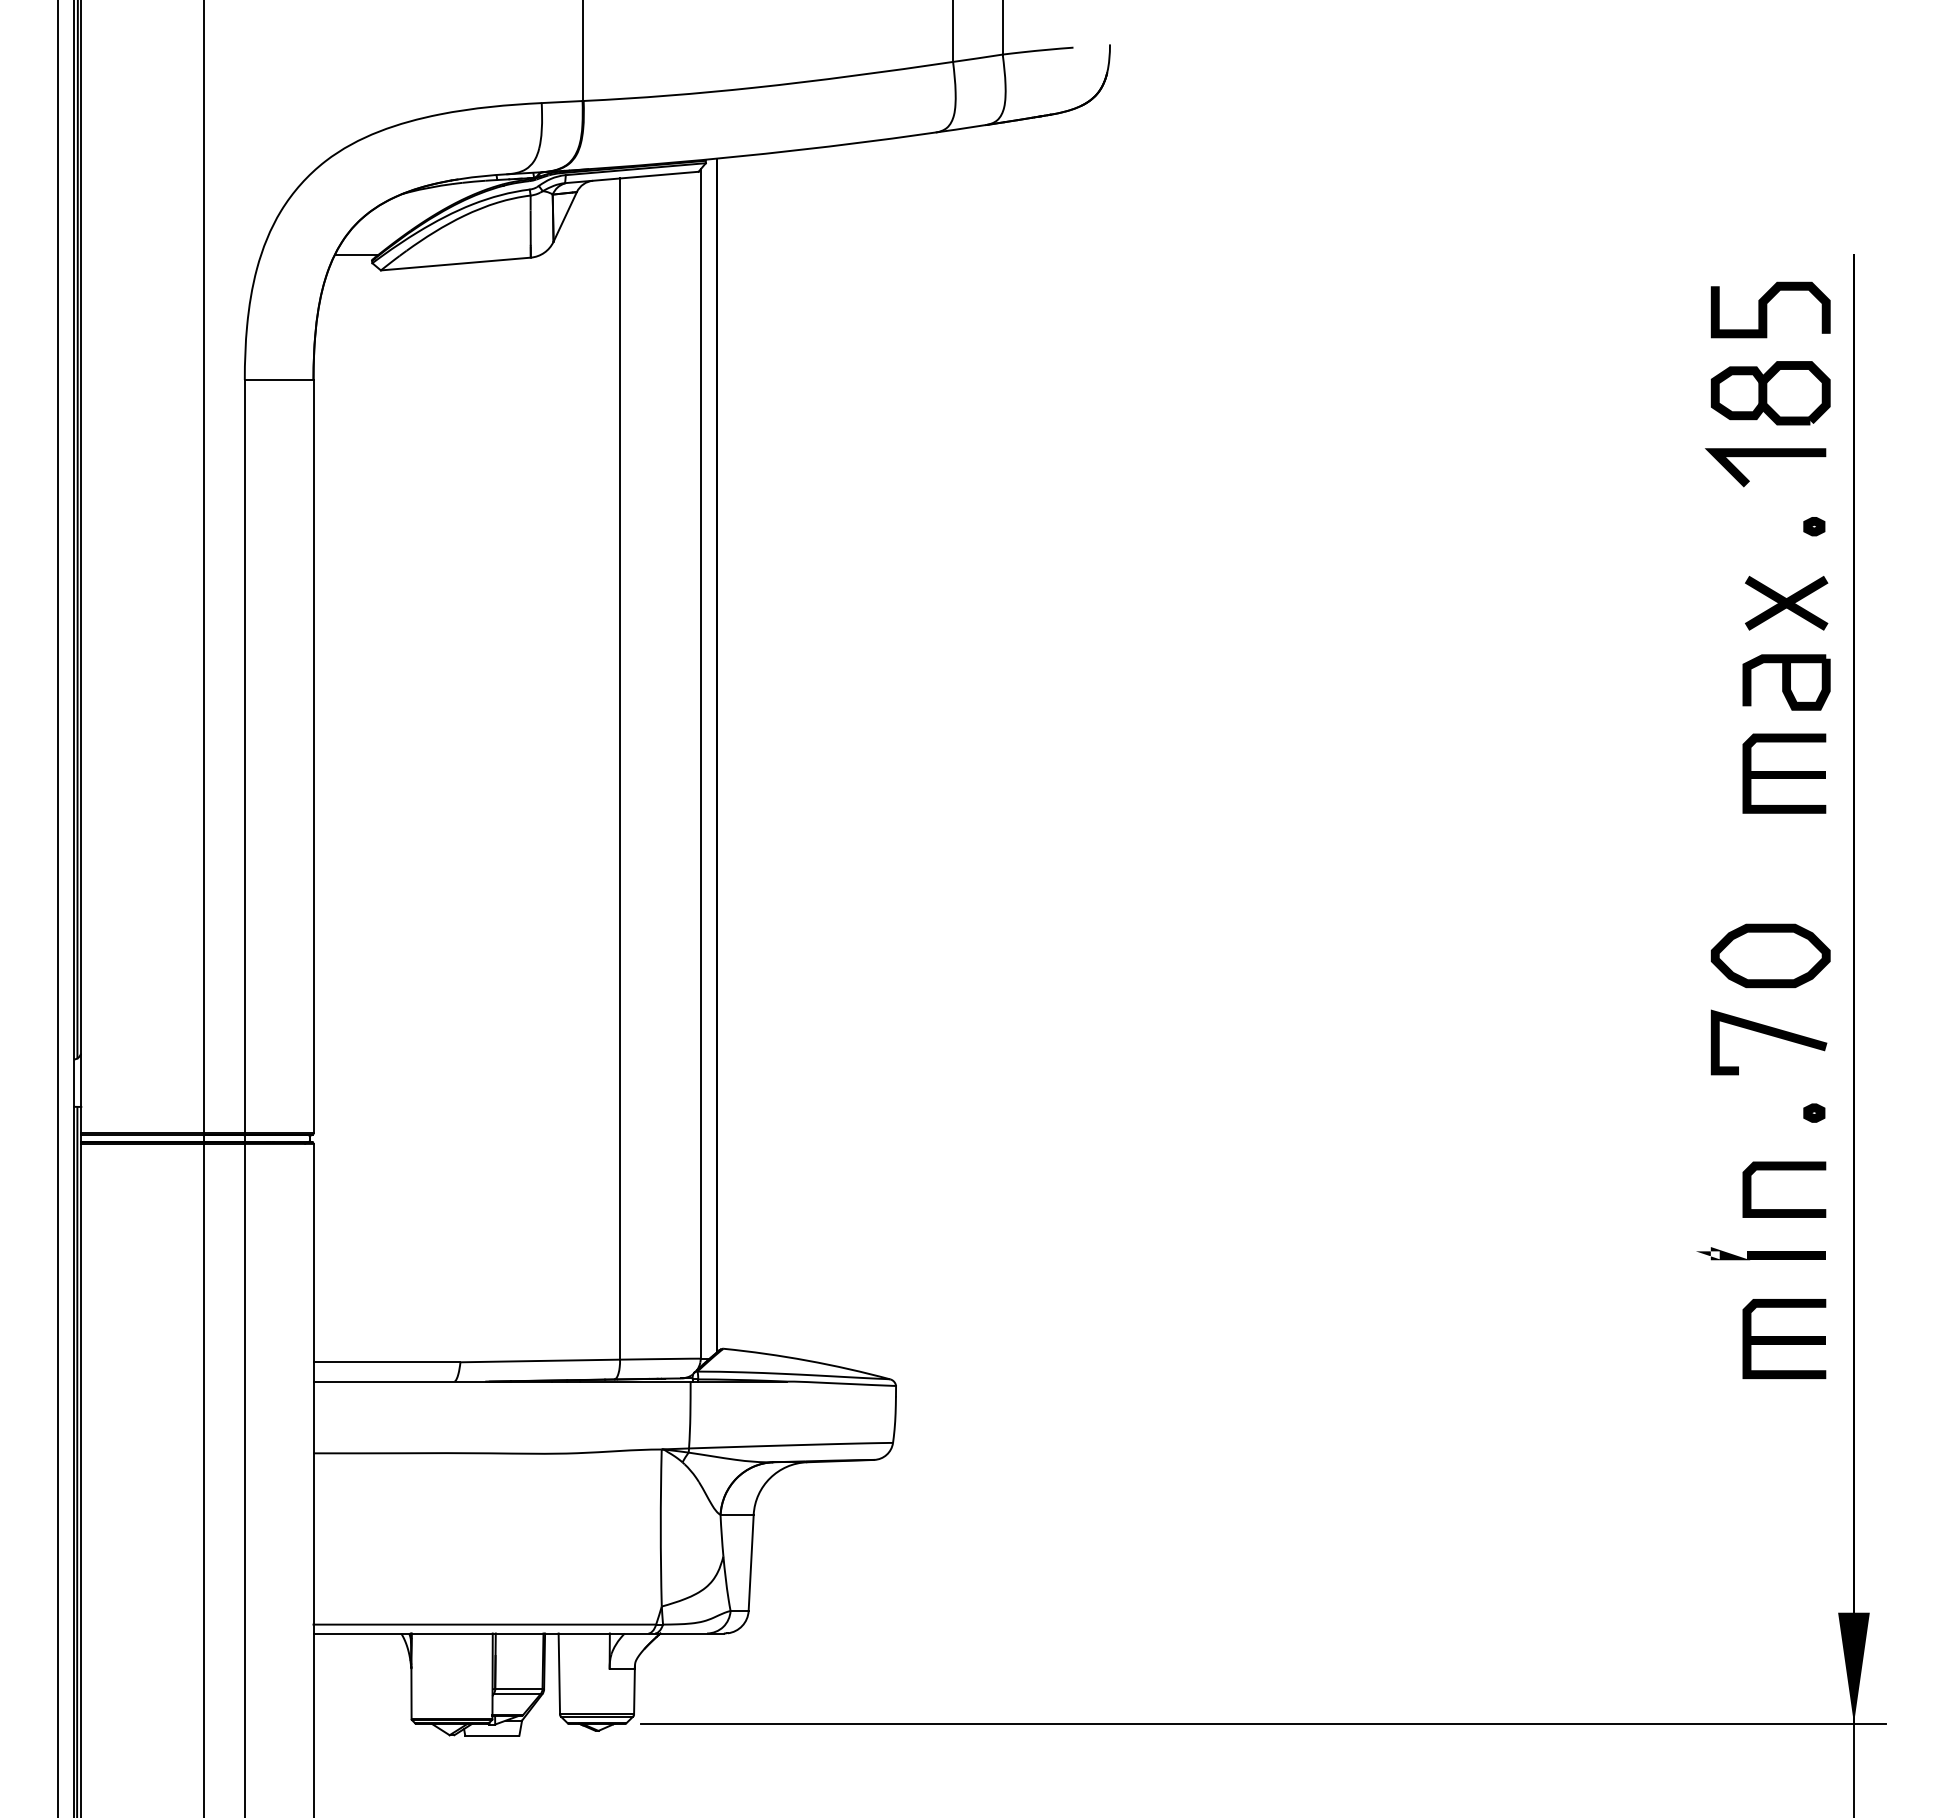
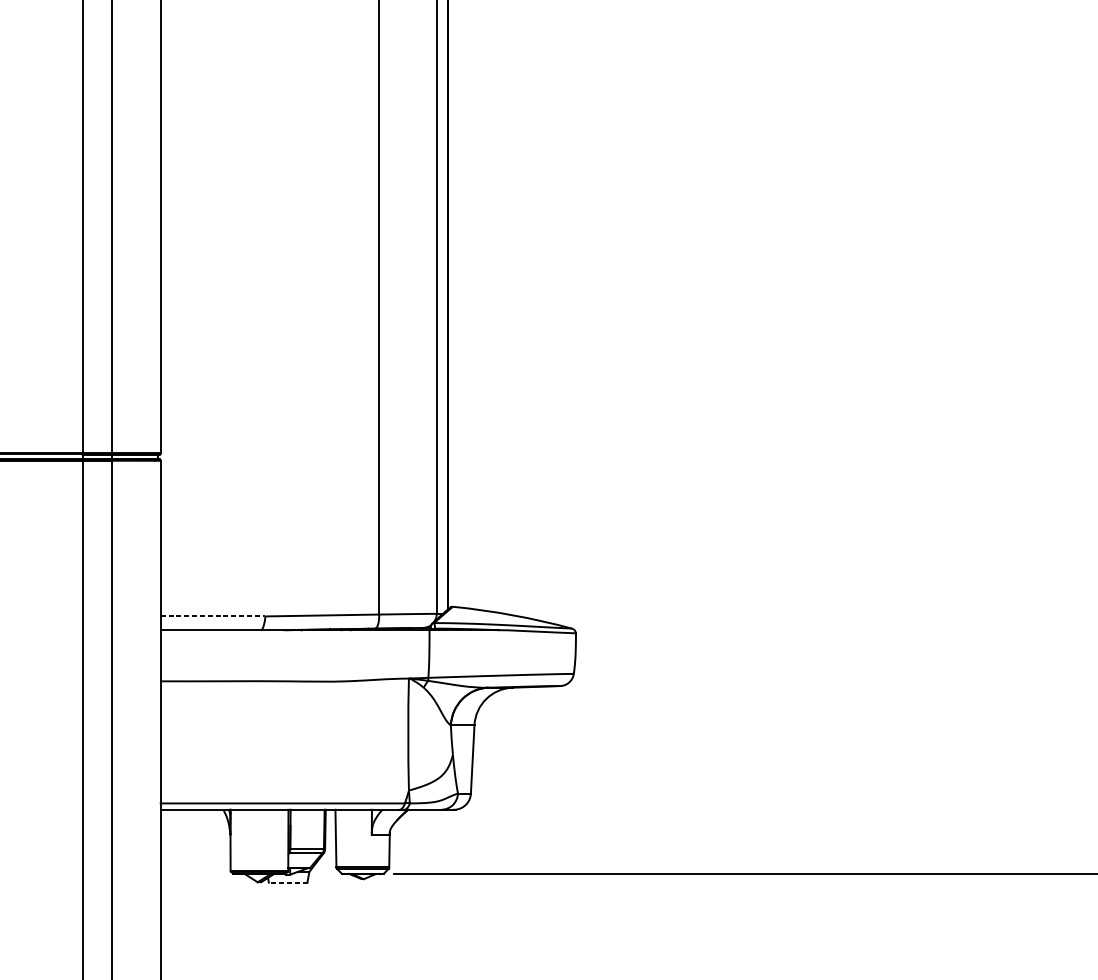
line: (387, 1362) -> (213, 616), solid -> dashed
line: (491, 1735) -> (287, 882), solid -> dashed

